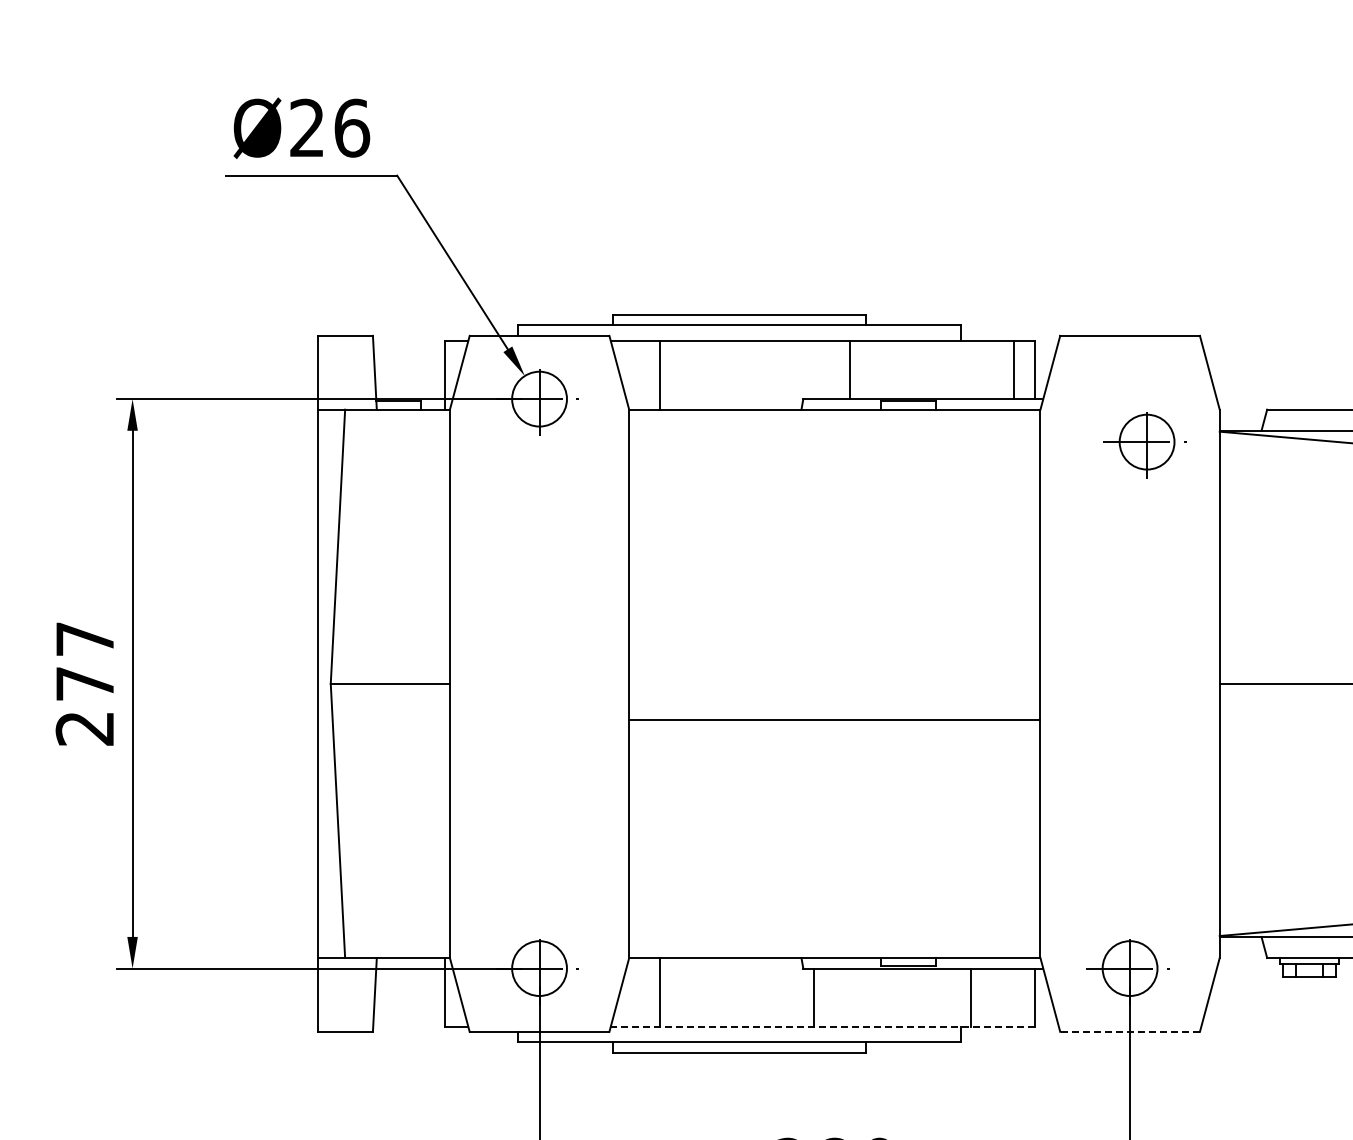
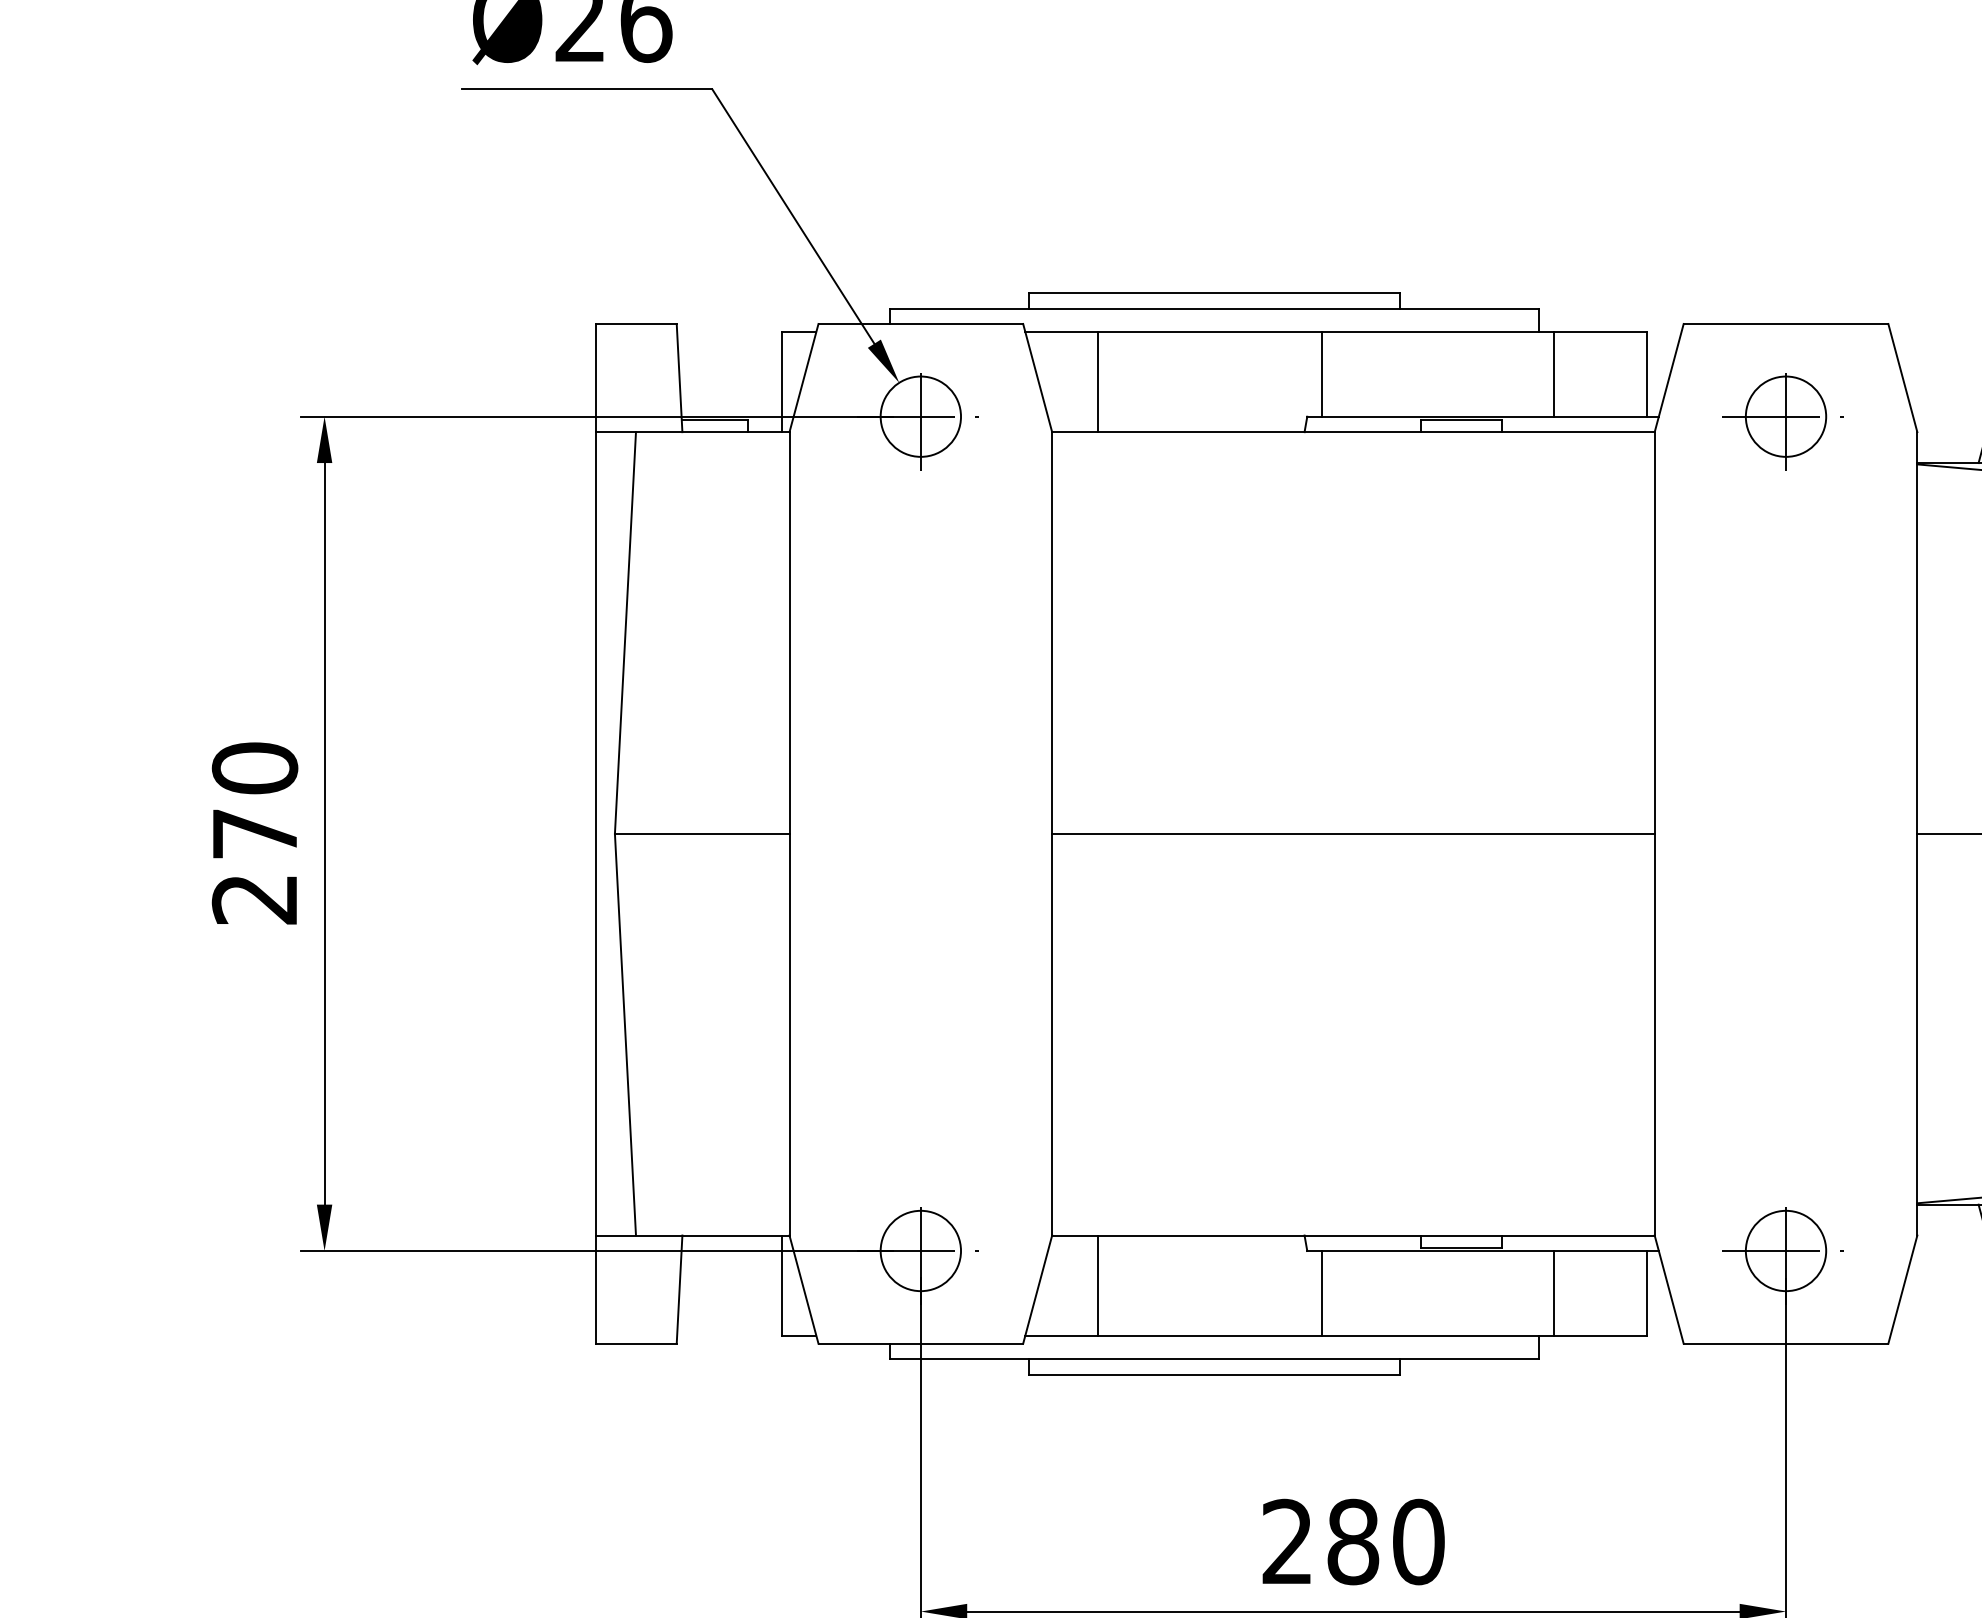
line: (849, 370) -> (1322, 374), moved
line: (1014, 370) -> (1553, 374), moved
part: (1144, 445) -> (1782, 421), moved
text: (84, 638) -> (254, 767), 277 -> 270
line: (834, 719) -> (1352, 833), moved
line: (822, 1026) -> (1335, 1335), dashed -> solid
line: (1130, 1031) -> (1786, 1343), dashed -> solid

